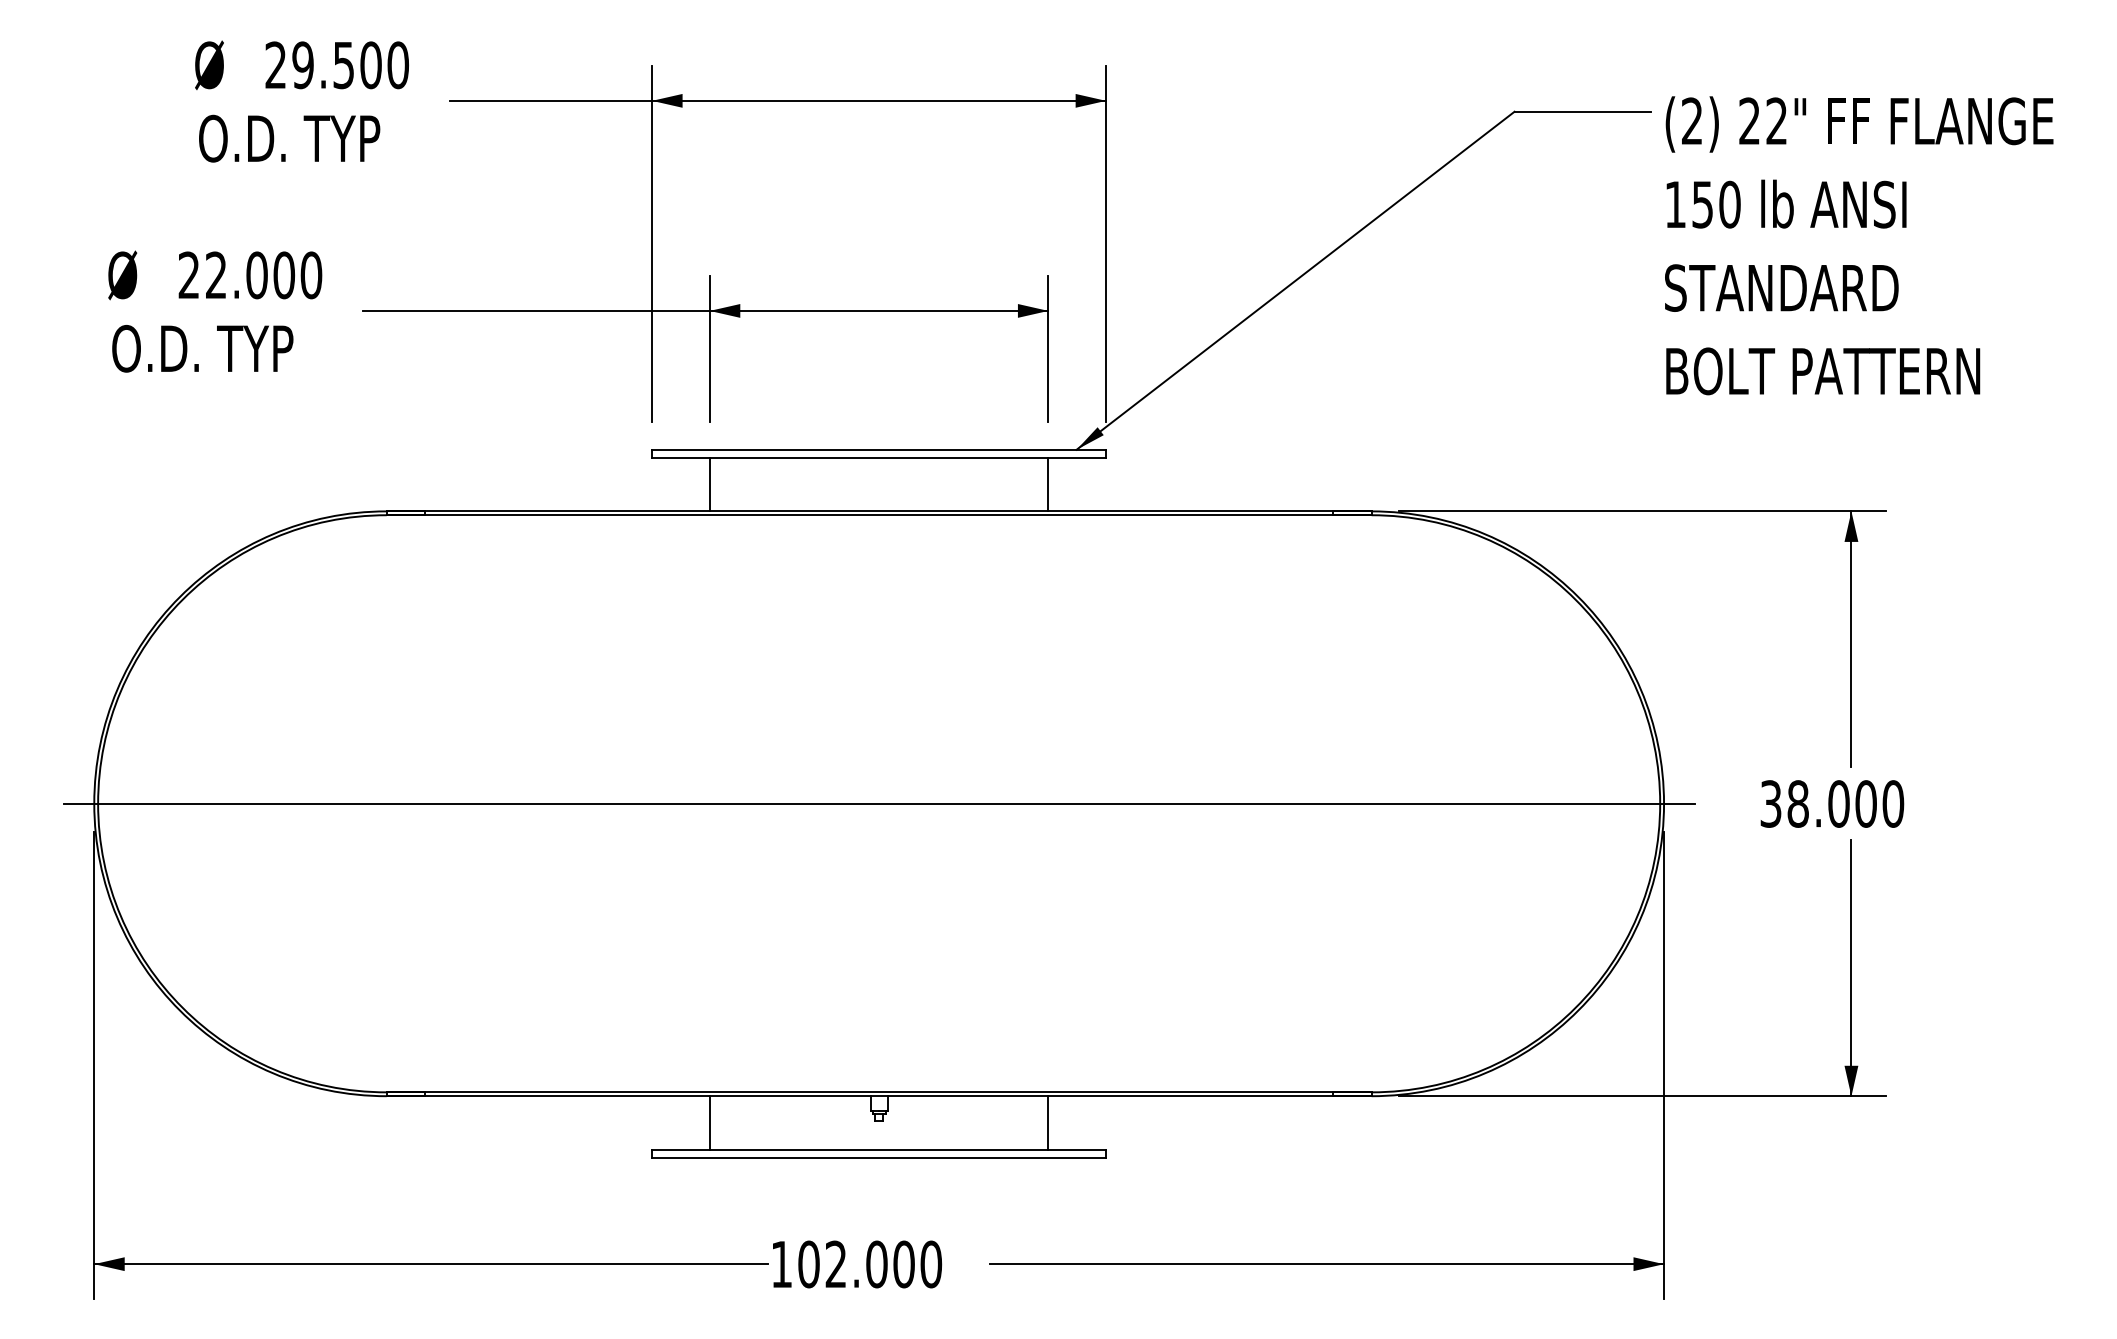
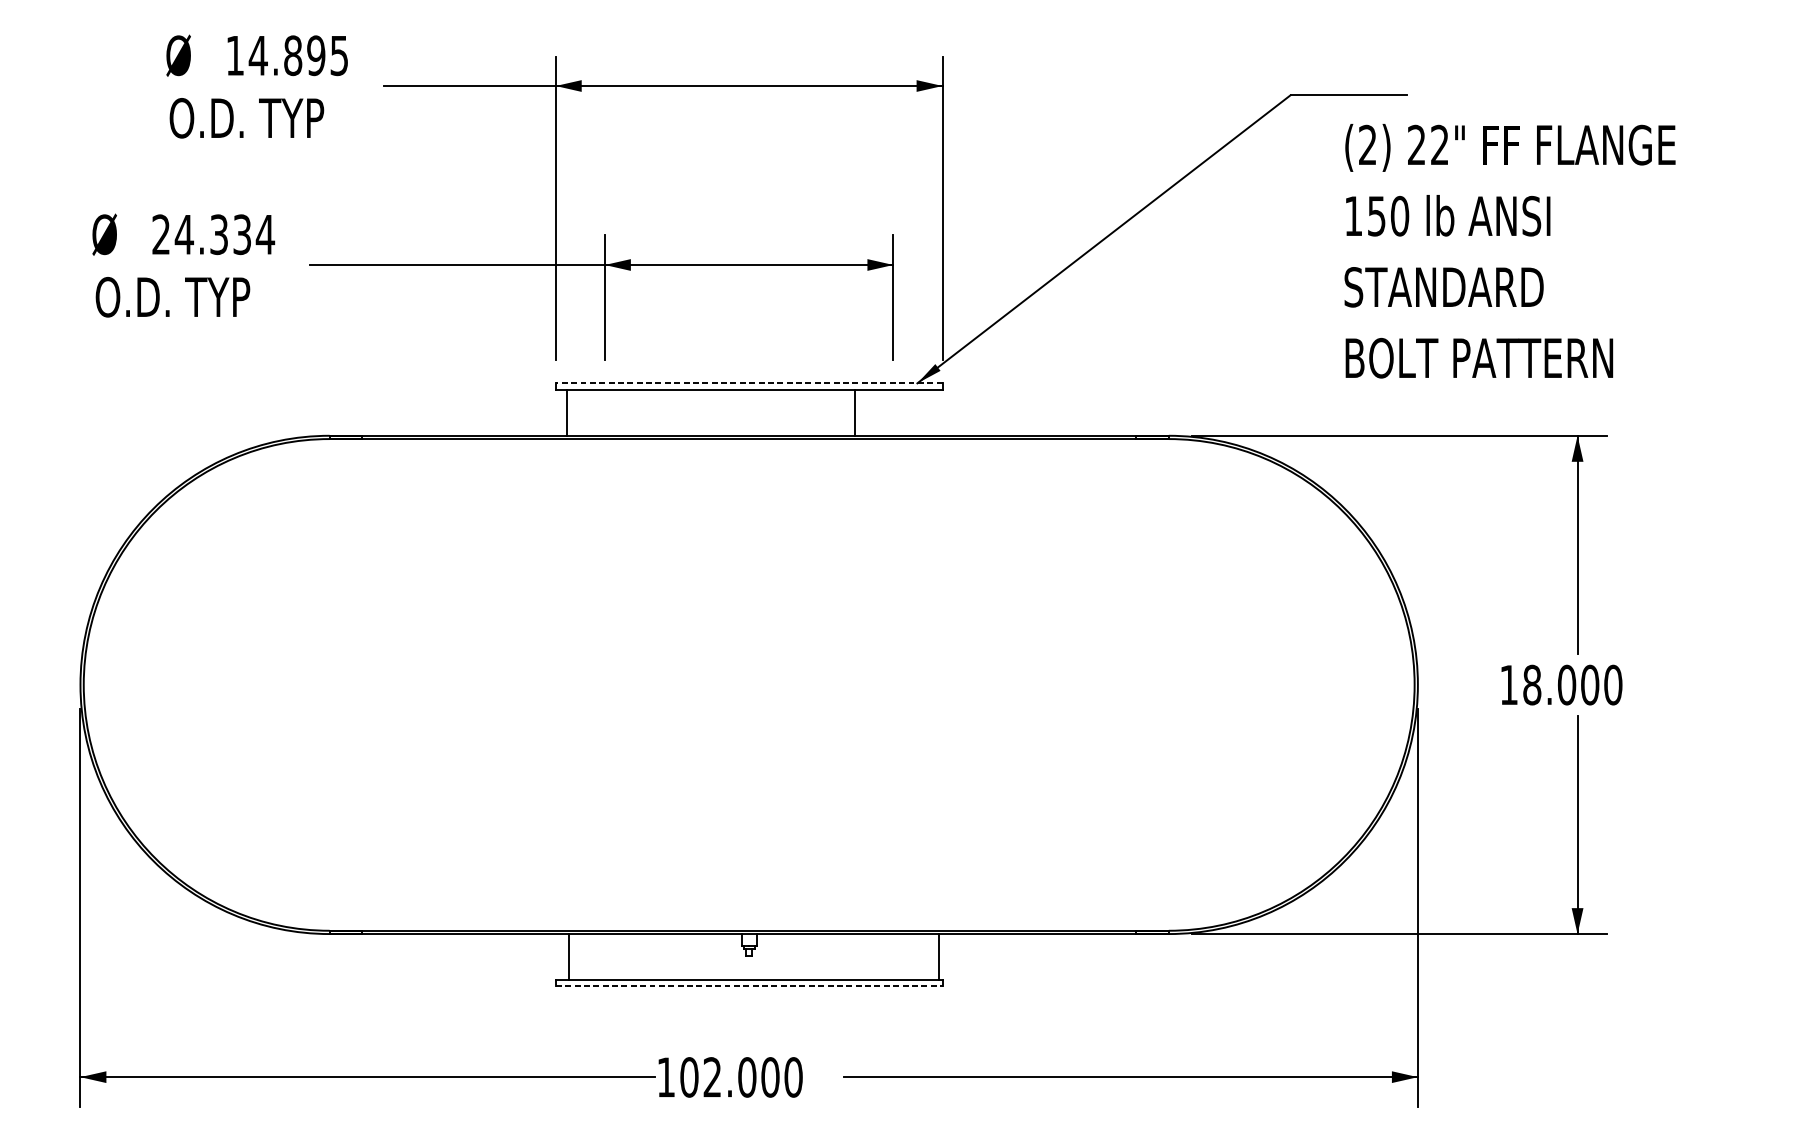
text: (336, 65) -> (286, 55), 29.500 -> 14.895
text: (1859, 245) -> (1510, 251), moved
text: (263, 275) -> (224, 234), 22.000 -> 24.334
line: (879, 449) -> (749, 383), solid -> dashed
line: (709, 484) -> (566, 412), moved
line: (1048, 484) -> (855, 412), moved
line: (878, 803) -> (748, 684), removed
text: (1770, 803) -> (1508, 684), 38.000 -> 18.000
line: (709, 1123) -> (568, 957), moved
line: (1048, 1123) -> (939, 957), moved
line: (879, 1157) -> (749, 986), solid -> dashed

